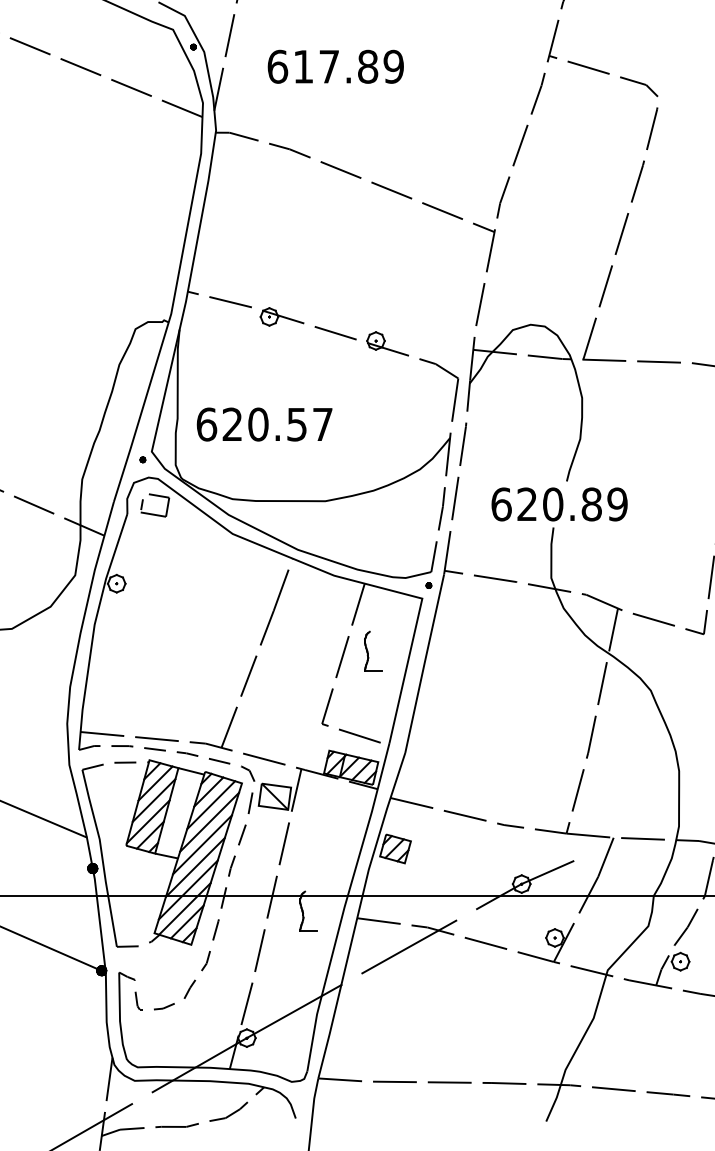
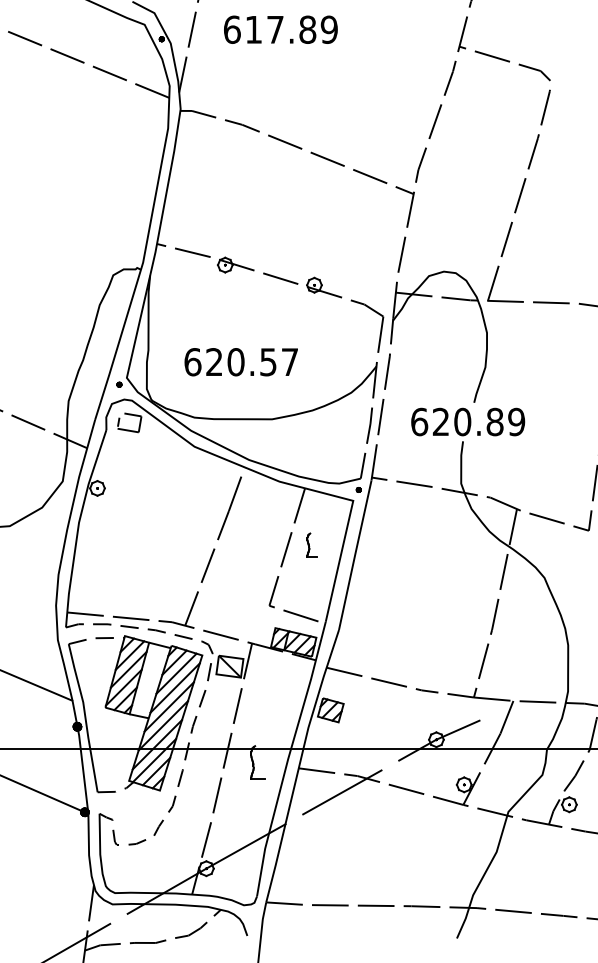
text: (335, 66) -> (280, 29), moved
text: (263, 424) -> (240, 362), moved
part: (373, 650) -> (312, 544), size x0.7

